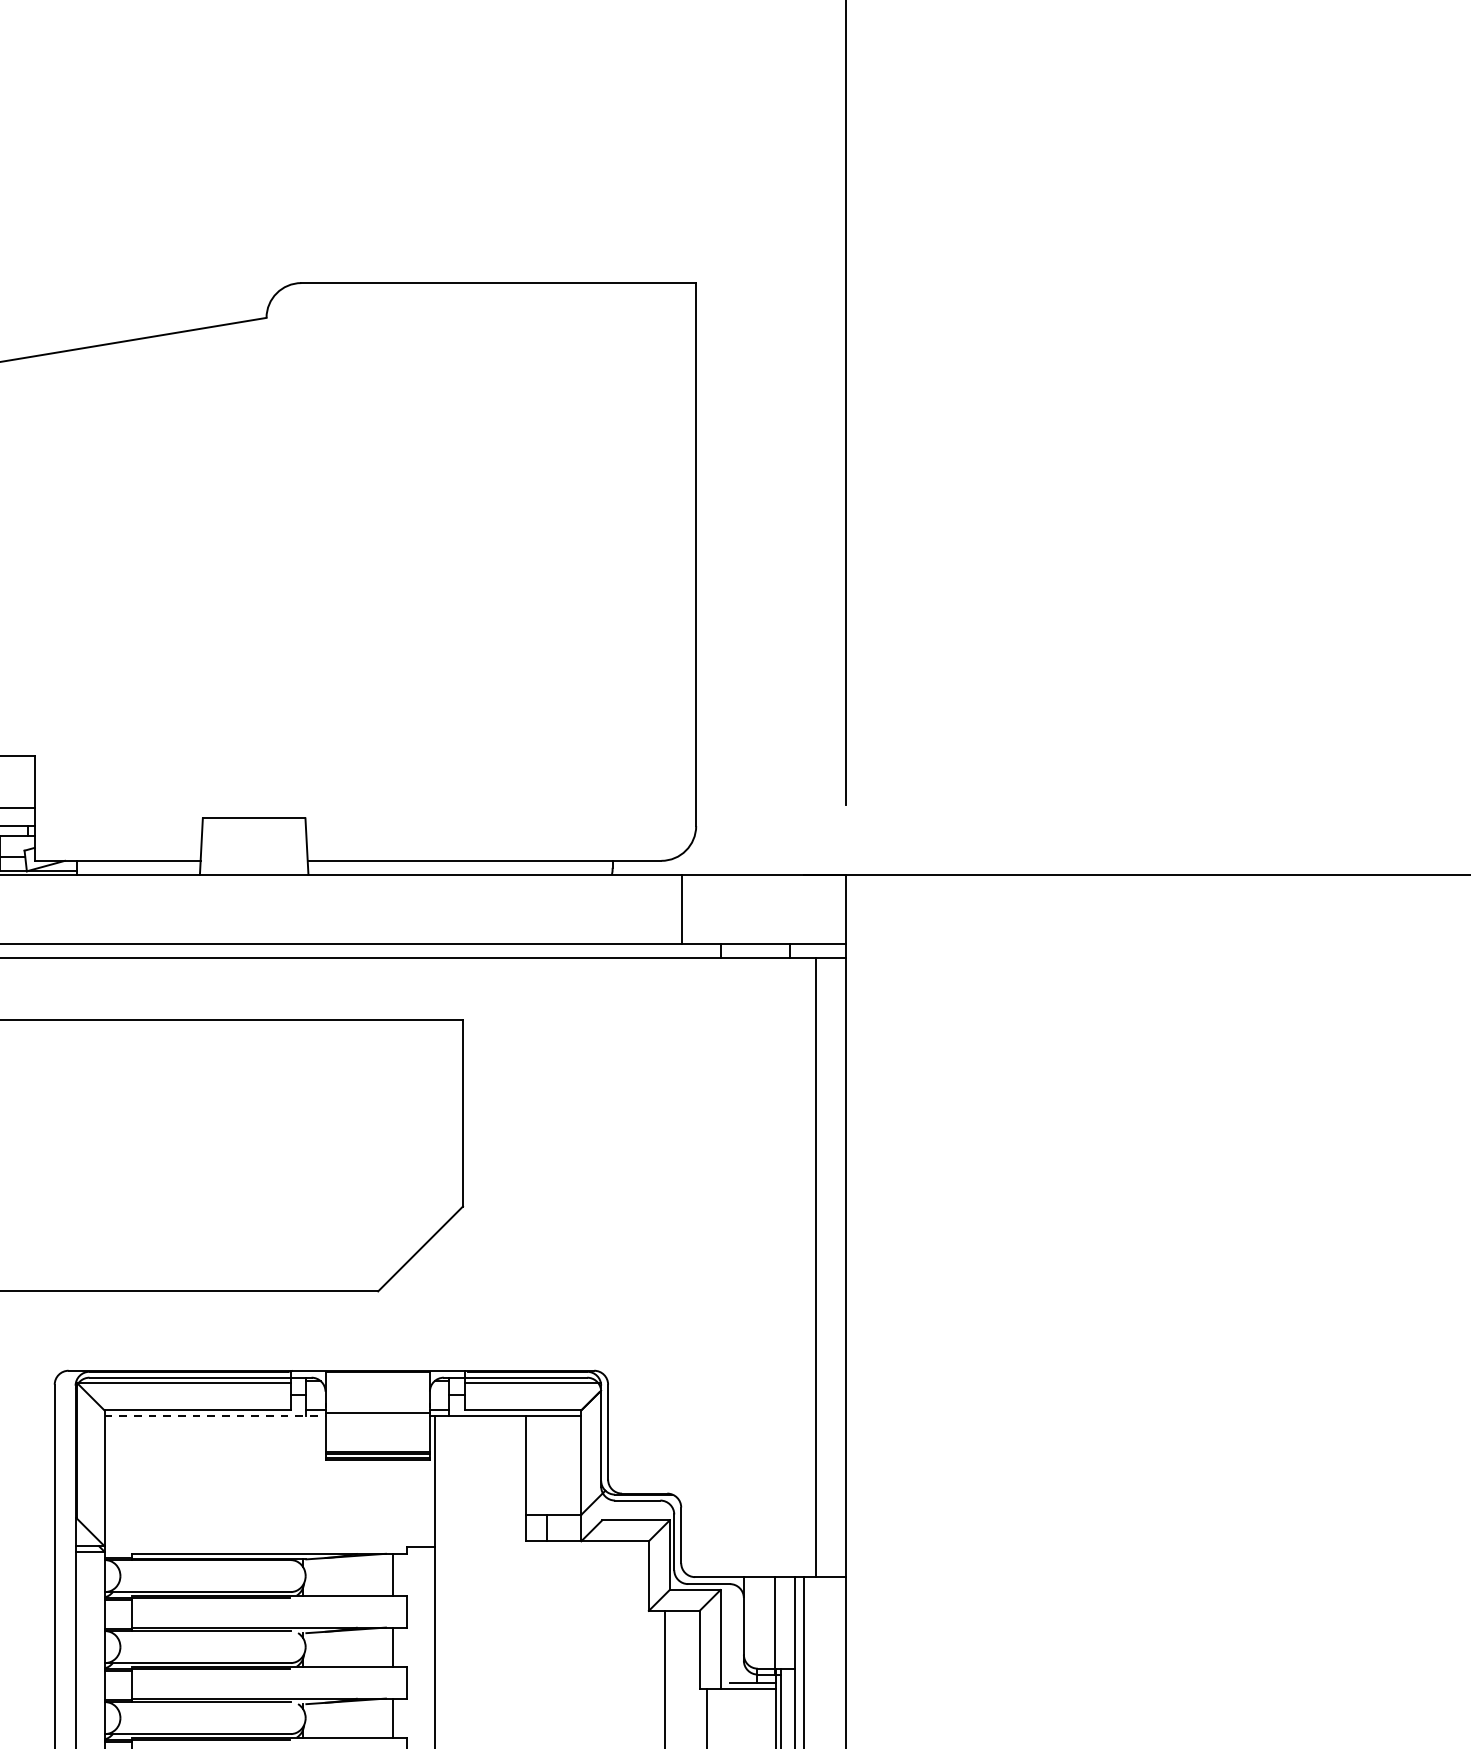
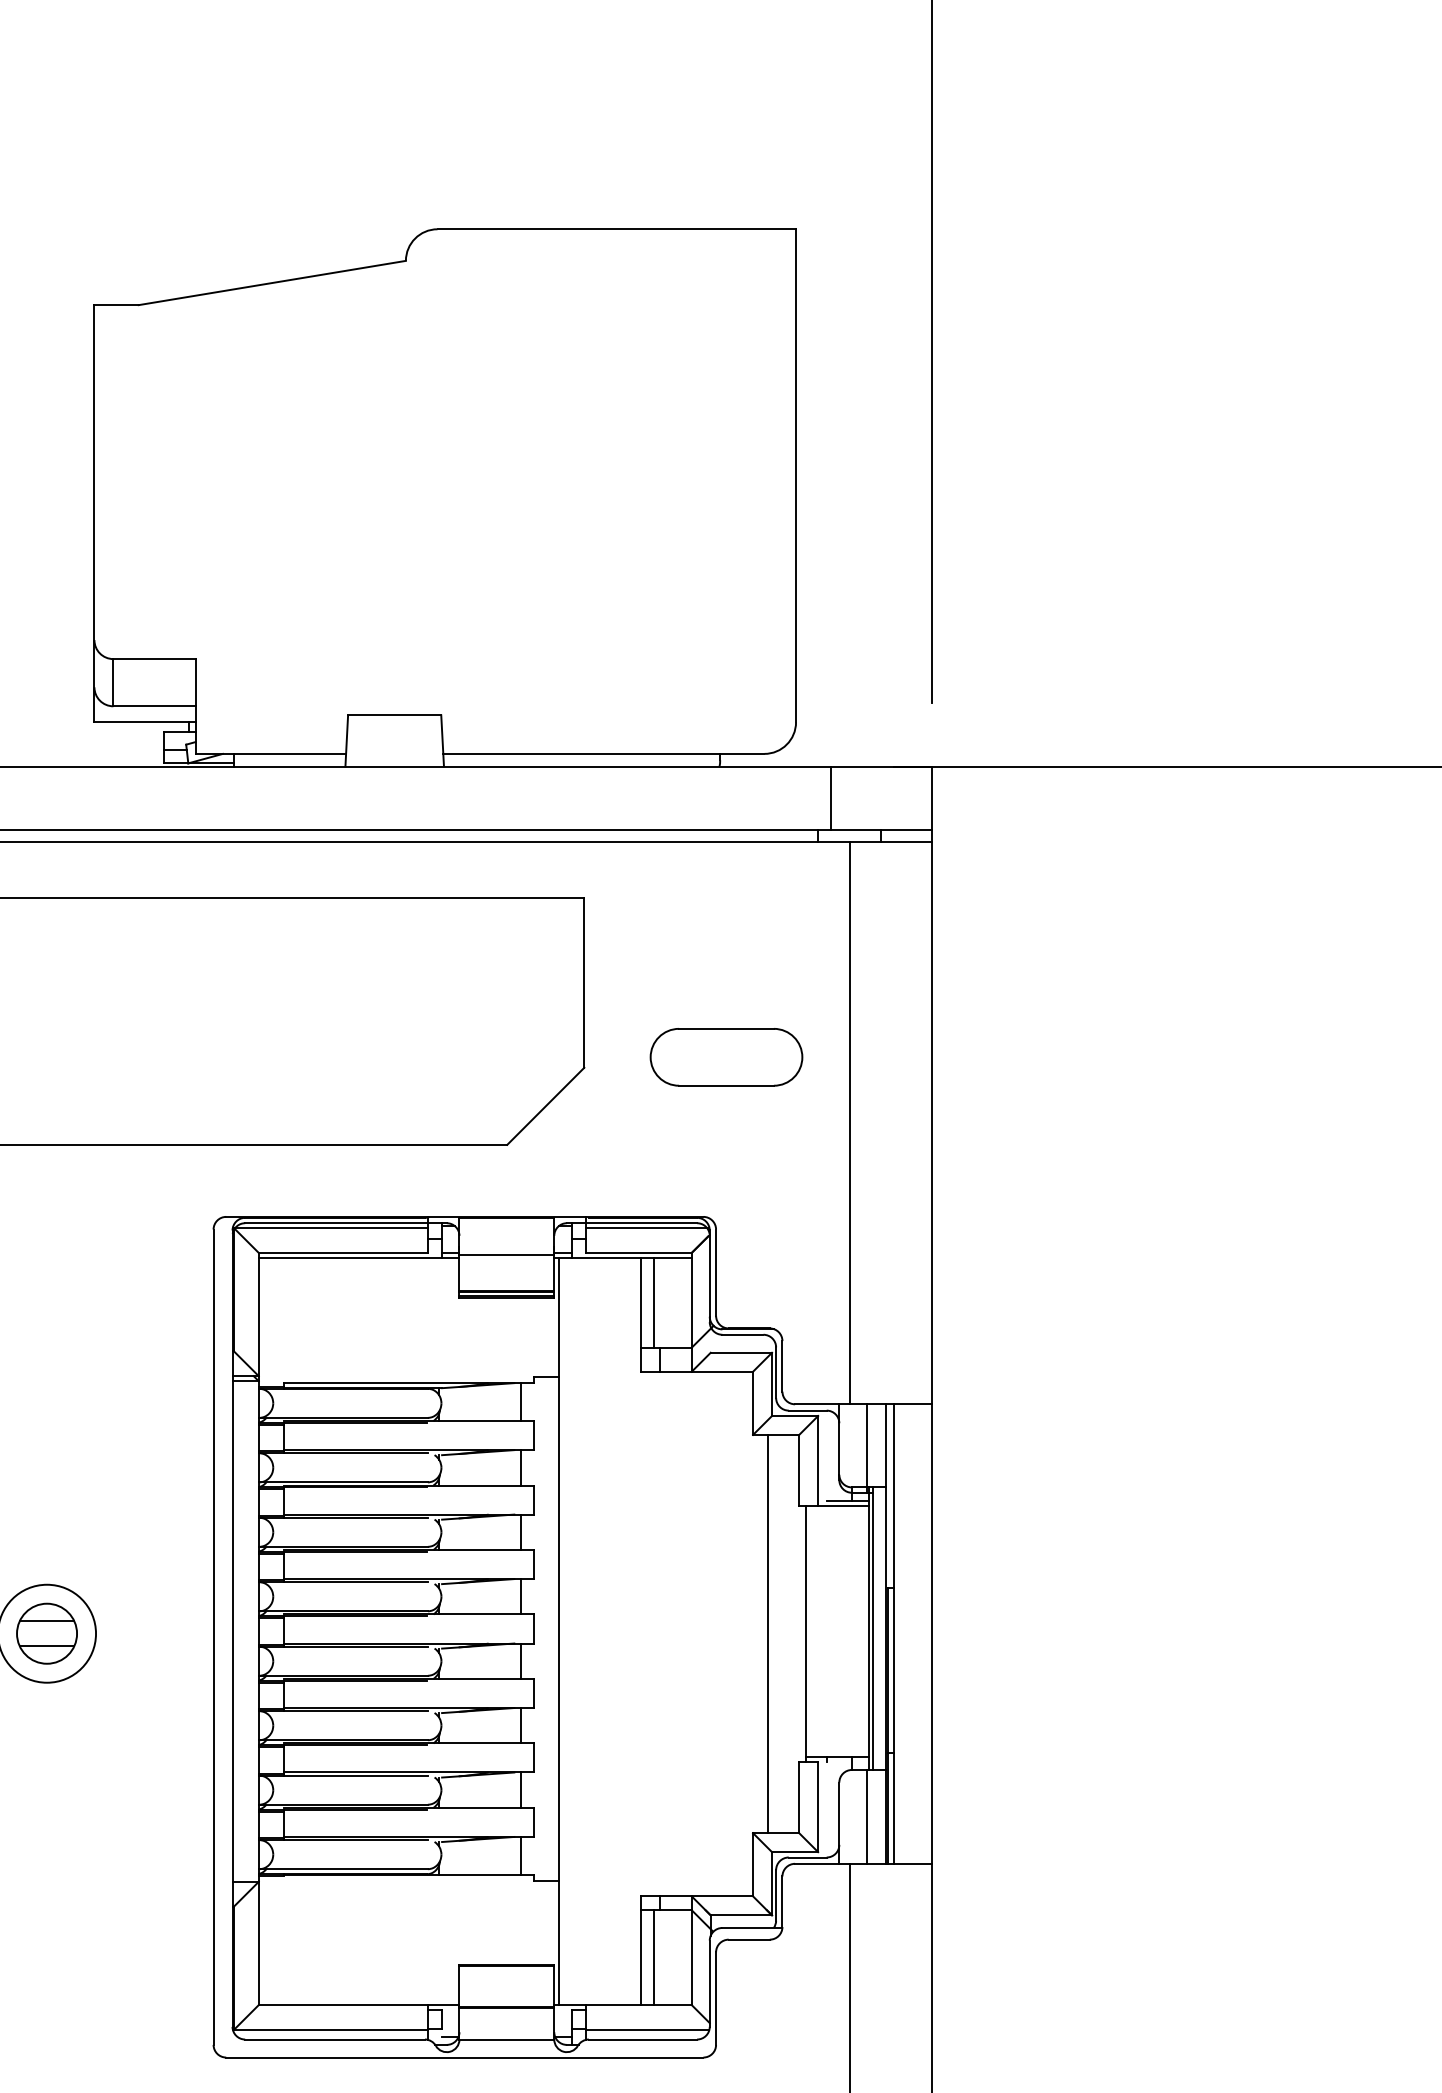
line: (681, 908) -> (830, 797), moved
part: (619, 1195) -> (726, 1057), added
line: (815, 1267) -> (849, 1123), moved
line: (215, 1415) -> (359, 1257), dashed -> solid
line: (539, 1465) -> (653, 1302), added

